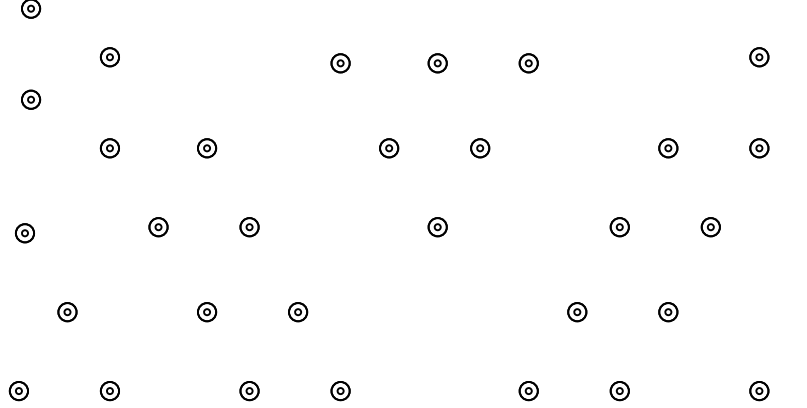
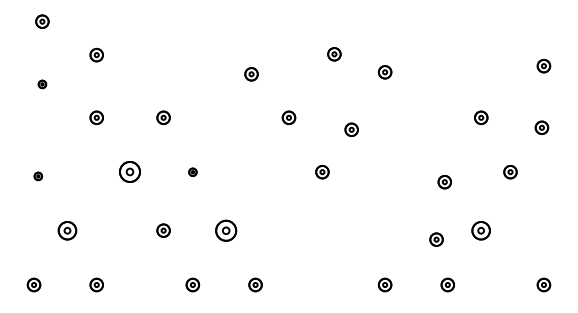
part: (758, 57) -> (543, 66), moved
part: (340, 63) -> (251, 74), moved
part: (437, 63) -> (334, 54), moved
part: (527, 63) -> (384, 72), moved
part: (31, 99) -> (42, 84), size x0.6
part: (479, 147) -> (351, 129), moved
part: (758, 147) -> (541, 127), moved
part: (158, 227) -> (130, 172), size x1.6
part: (249, 227) -> (192, 172), size x0.6
part: (619, 227) -> (444, 182), moved
part: (25, 233) -> (38, 176), size x0.6
part: (67, 311) -> (67, 230), size x1.4
part: (298, 311) -> (226, 230), size x1.6
part: (577, 311) -> (436, 239), moved
part: (668, 311) -> (481, 230), size x1.4

